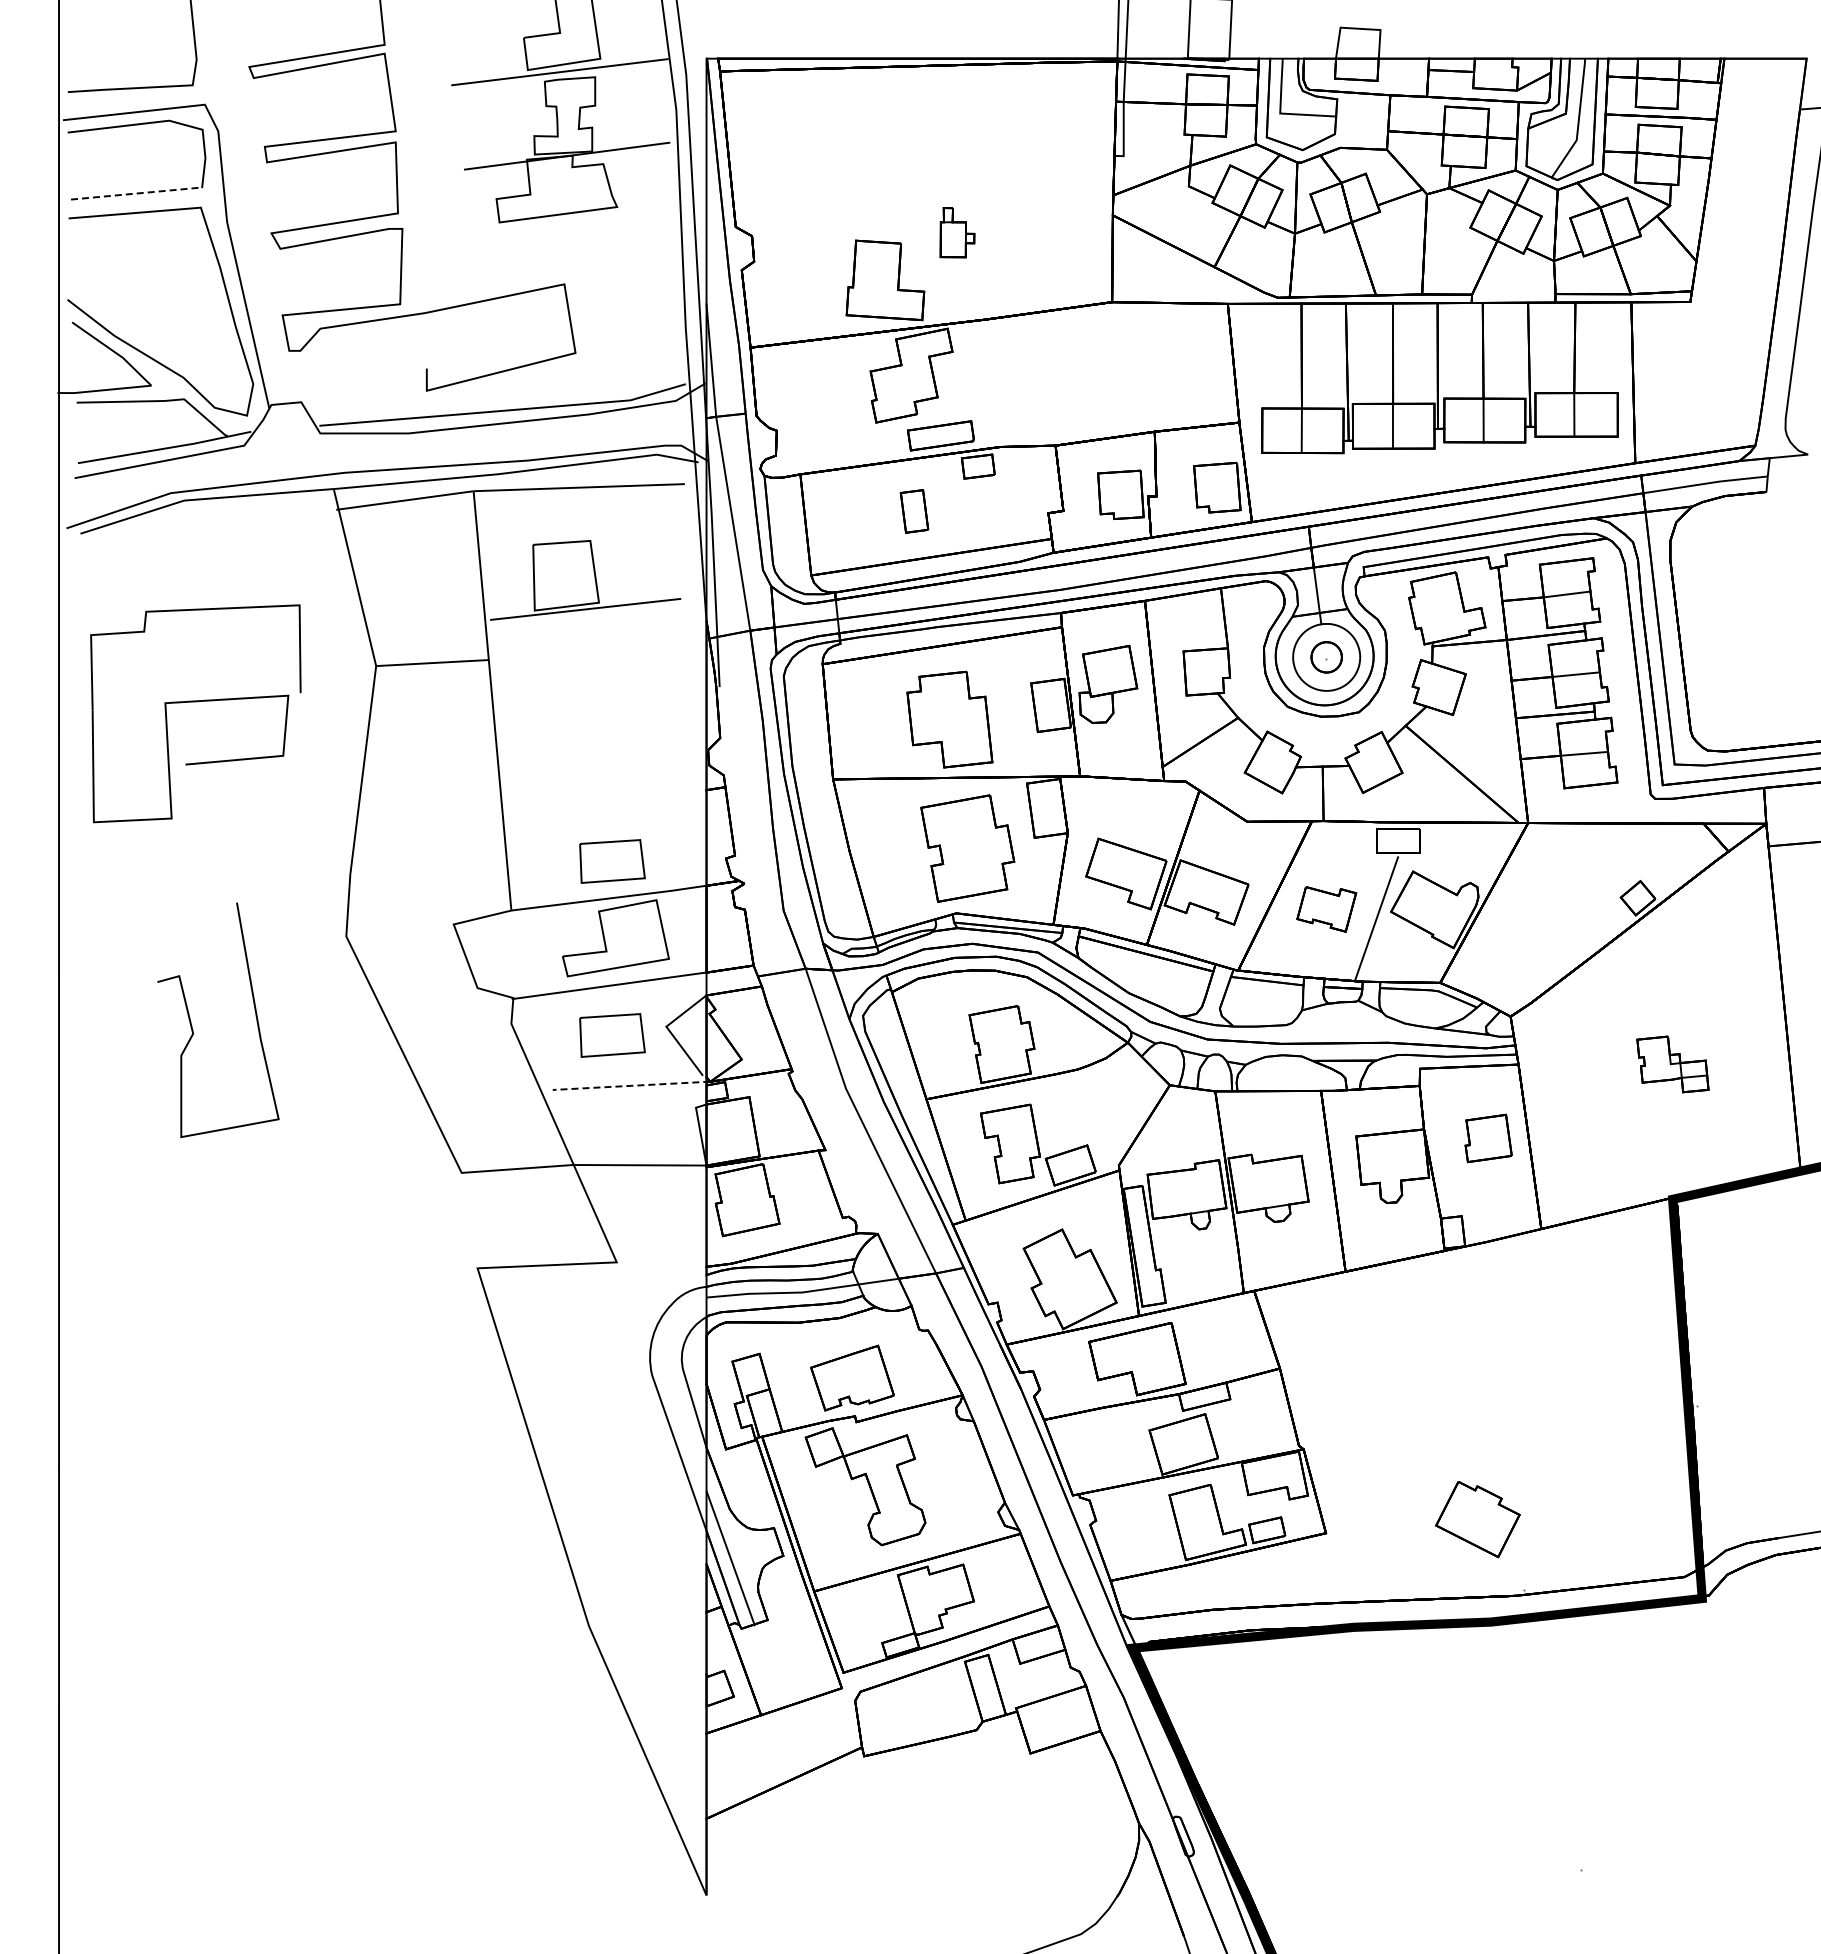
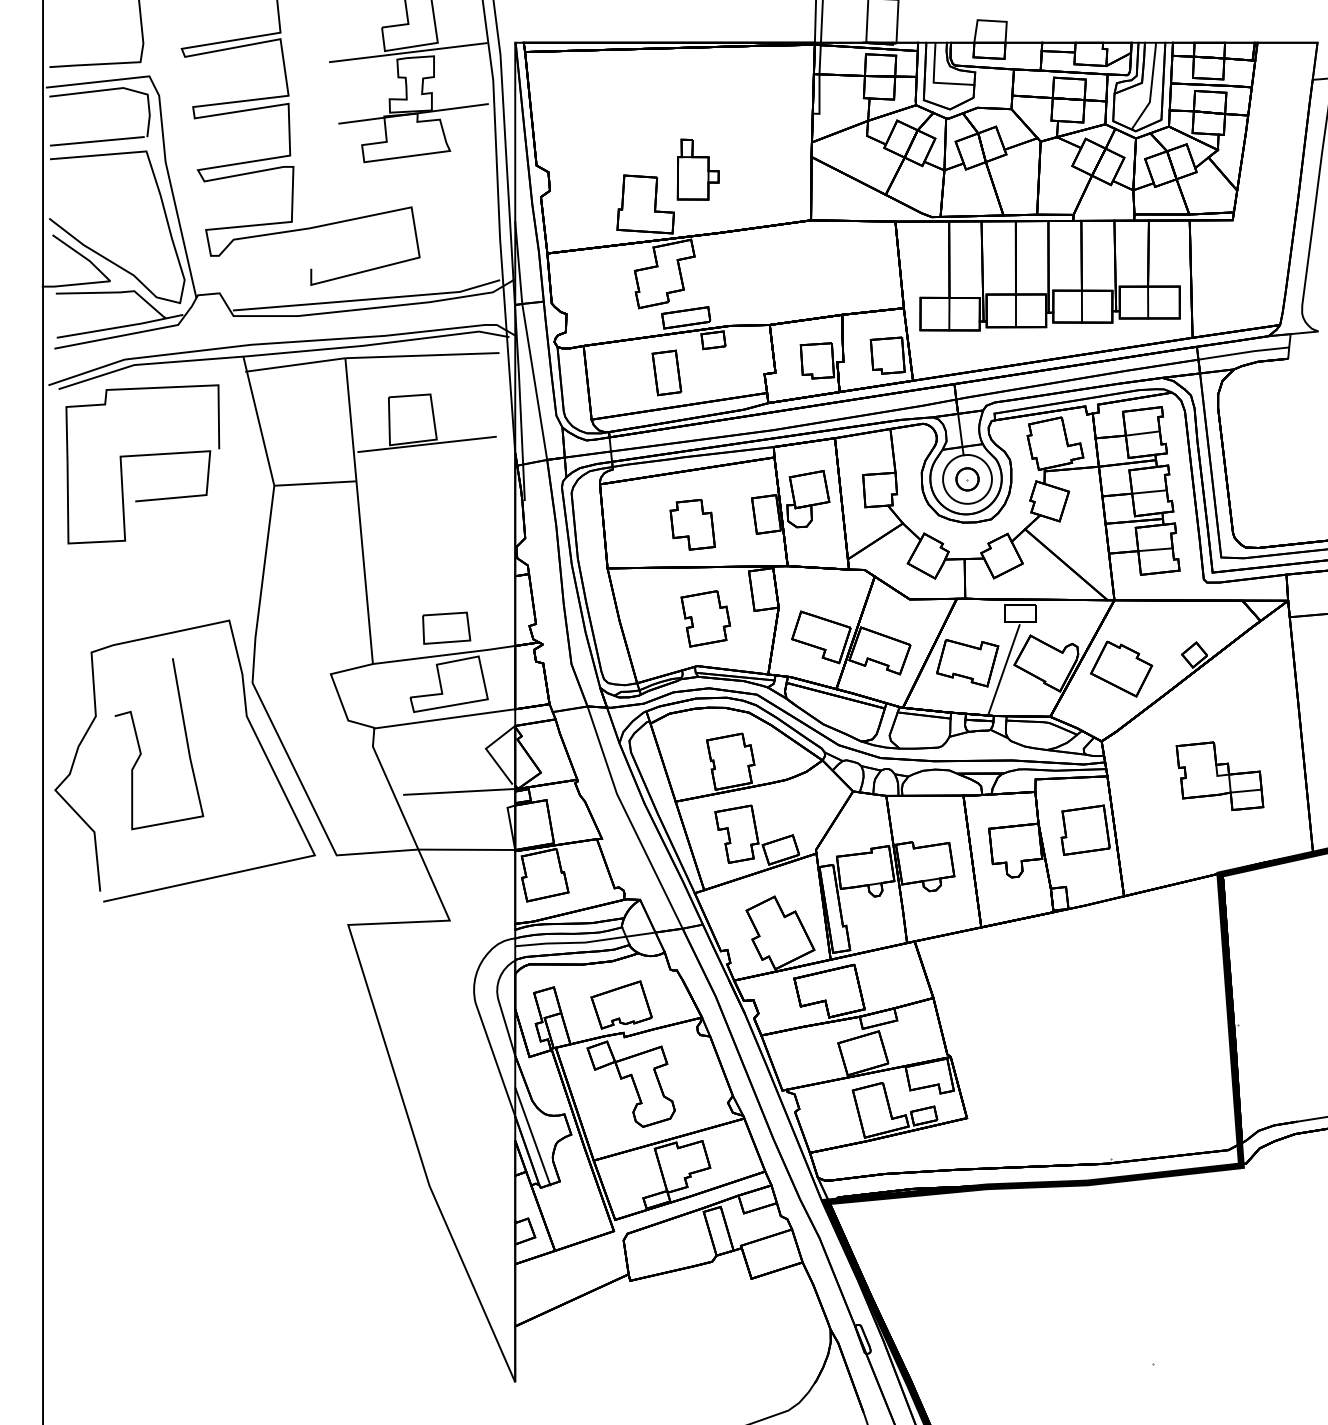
line: (133, 193) -> (97, 141), dashed -> solid
part: (957, 232) -> (698, 169), size x1.67
part: (914, 511) -> (666, 373), size x1.43
part: (195, 702) -> (142, 456), moved
part: (949, 719) -> (692, 524), size x0.71
part: (967, 848) -> (705, 618), size x0.71
part: (1326, 909) -> (967, 663), size x1.43
curve: (344, 997) -> (251, 727), added
part: (612, 1035) -> (446, 755), removed
part: (1672, 1064) -> (1219, 776), size x1.67
line: (631, 1085) -> (460, 791), dashed -> solid
part: (1488, 1138) -> (1085, 830), size x1.43
part: (1477, 1519) -> (1121, 669), moved

